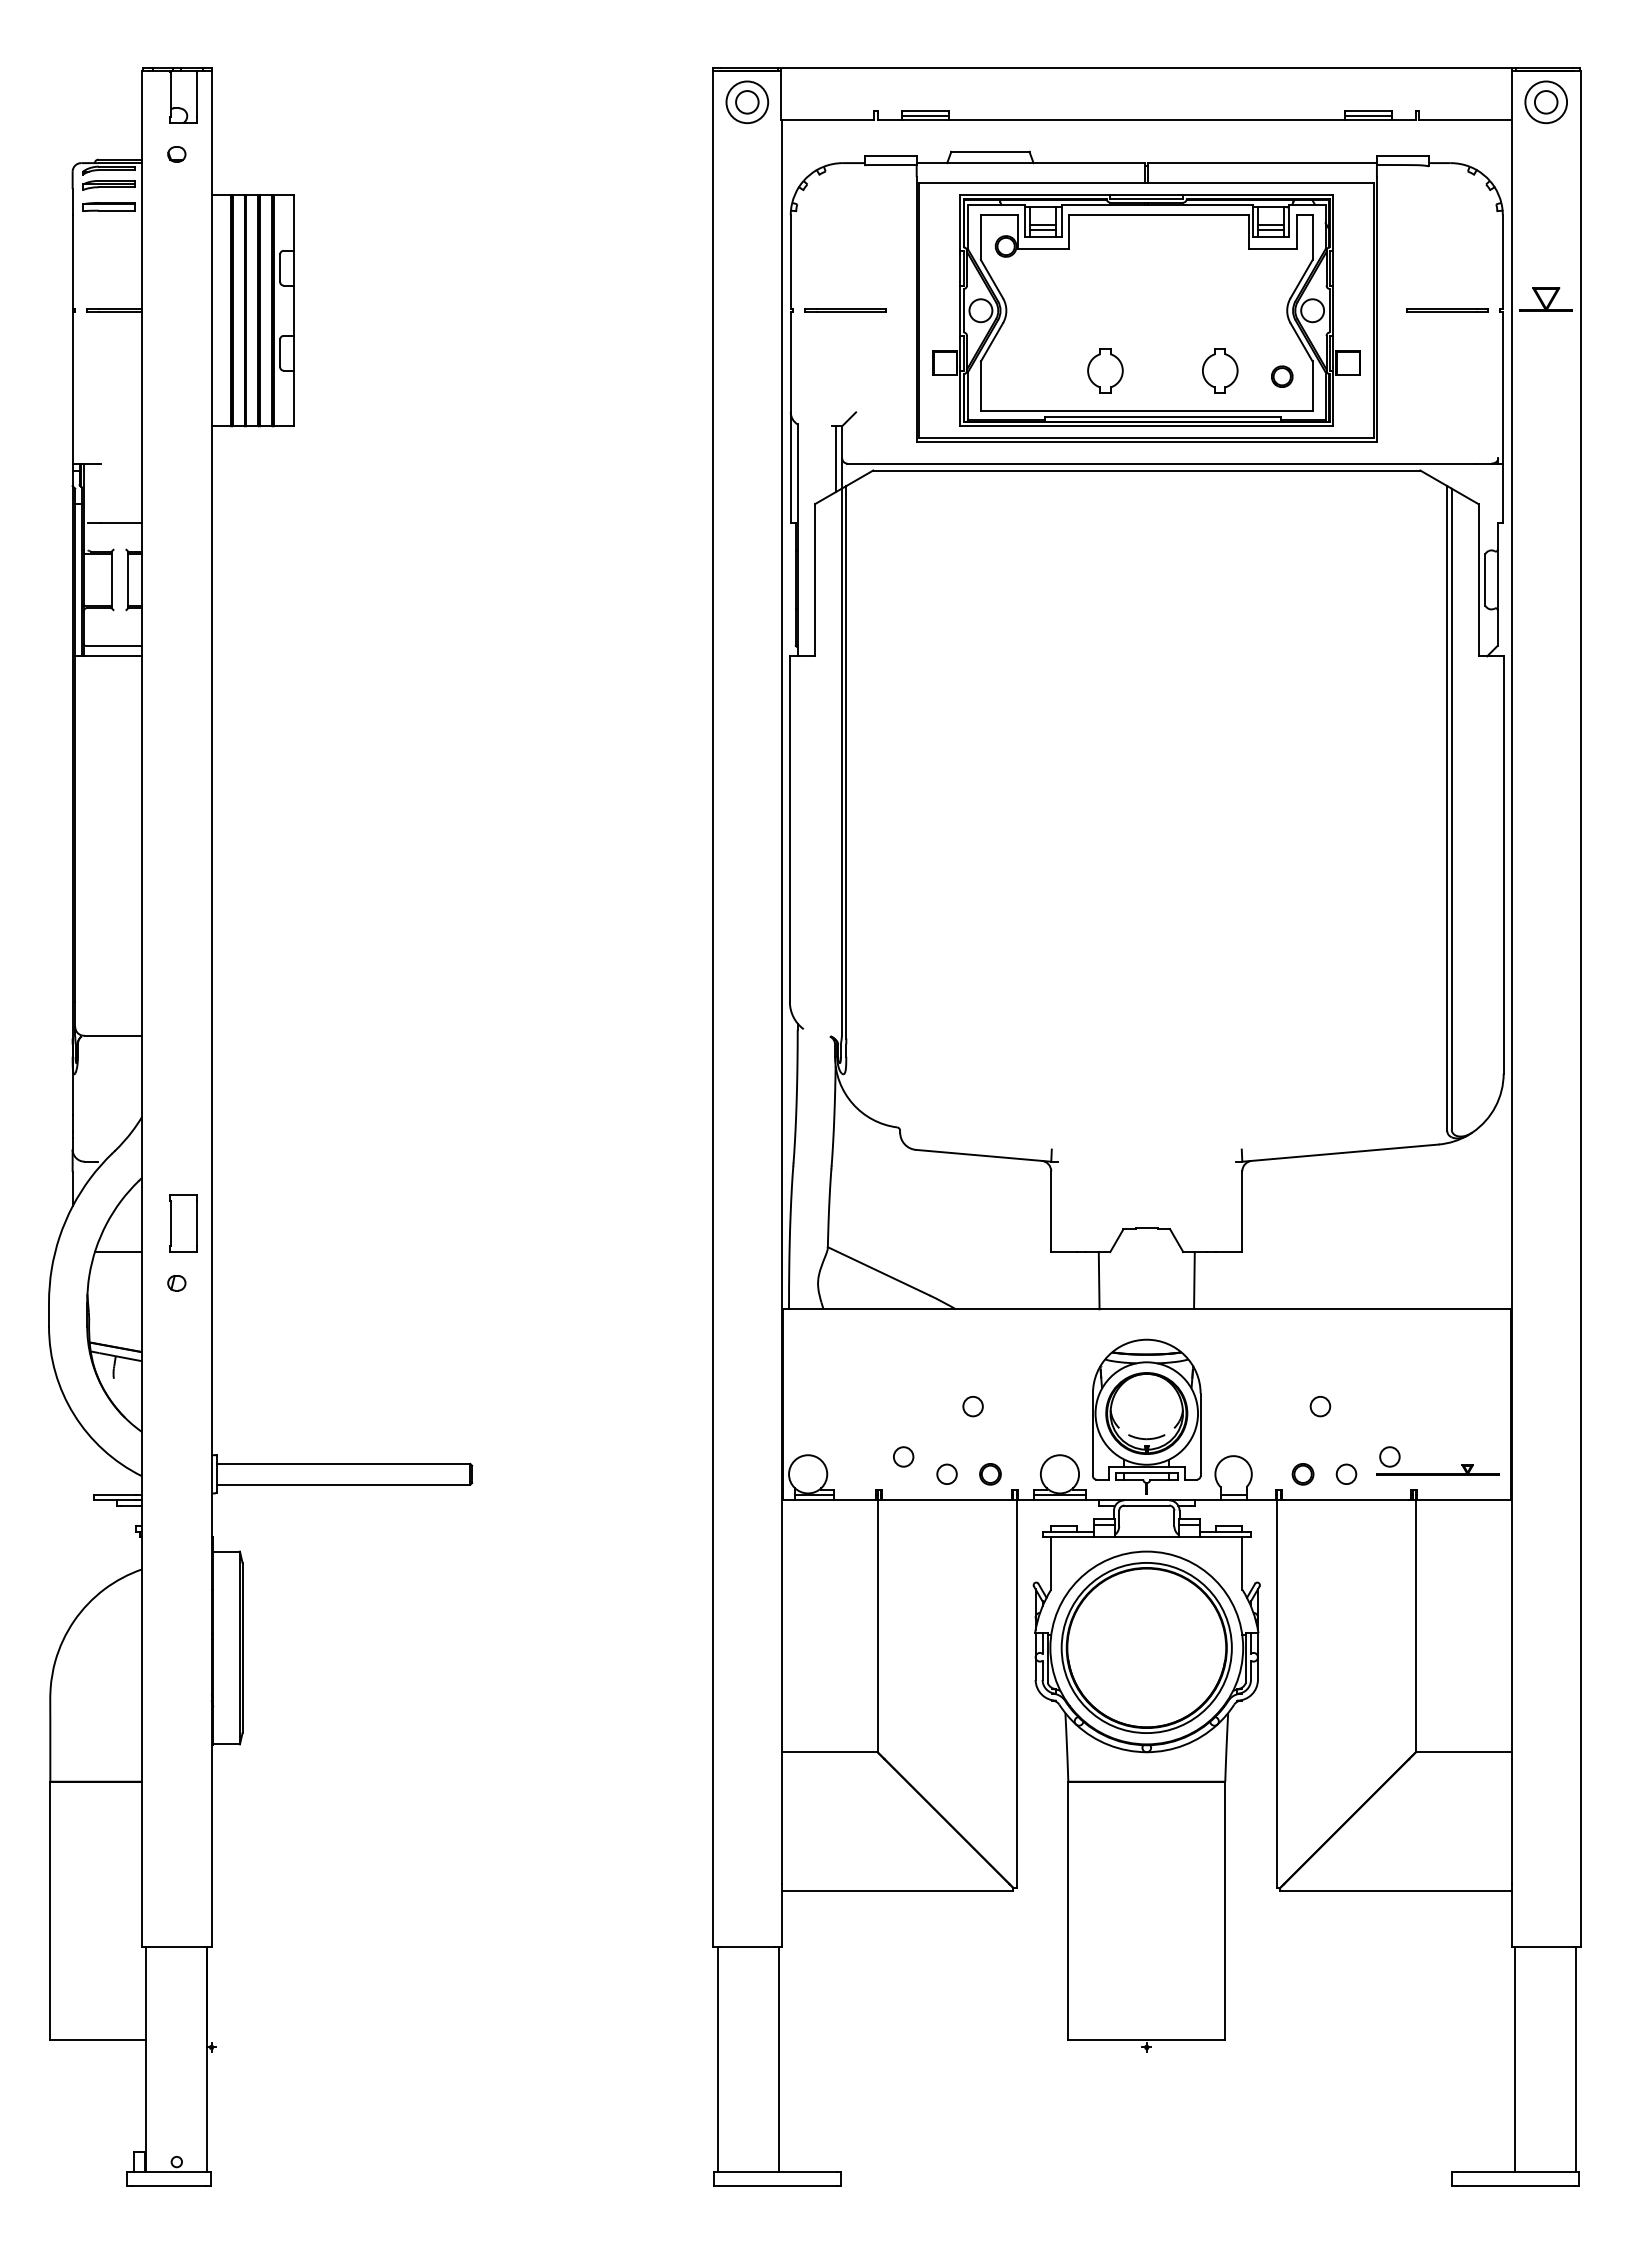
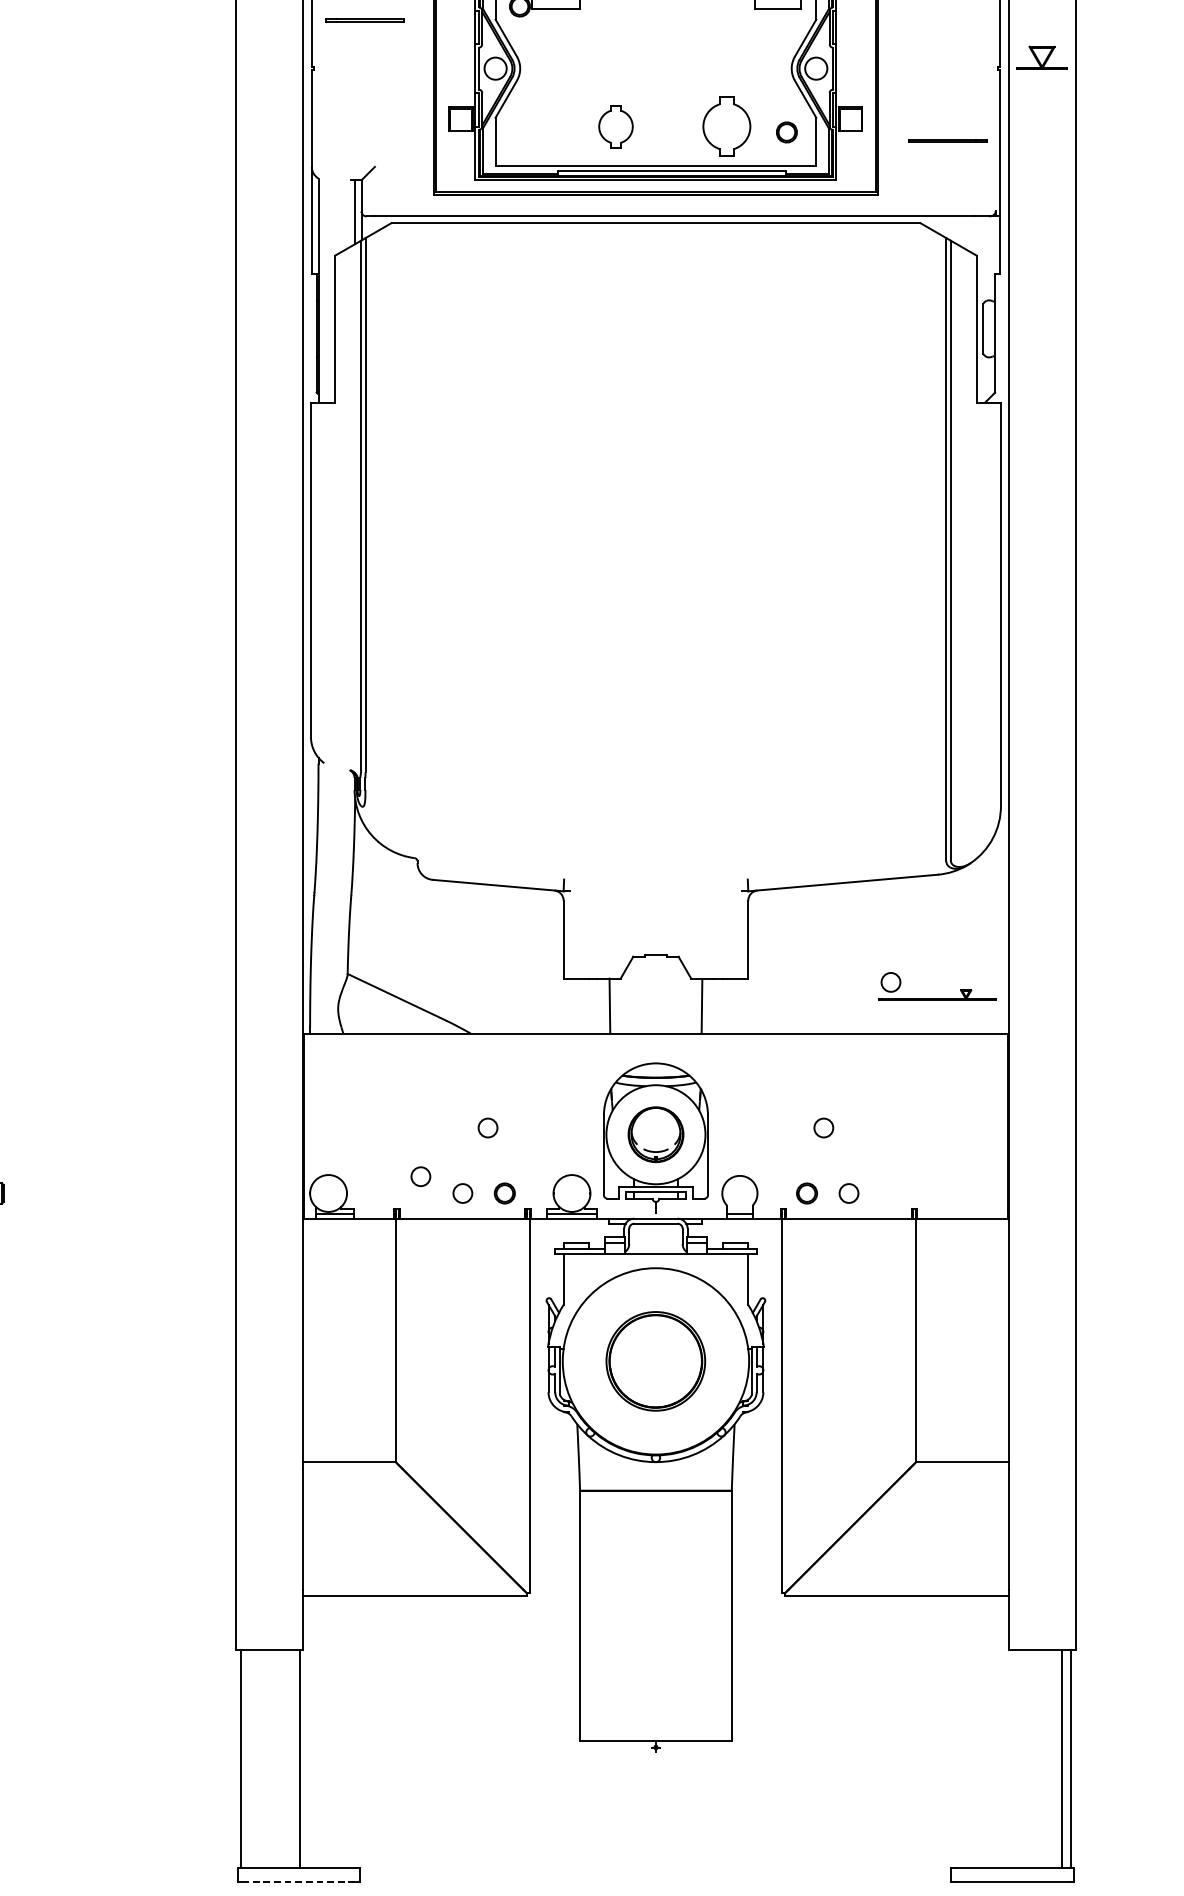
line: (845, 309) -> (364, 19), moved
line: (1447, 309) -> (947, 139), moved
part: (1220, 370) -> (727, 126), size x1.4
part: (1146, 1413) -> (655, 1134), size x0.7
part: (1437, 1473) -> (936, 998), moved
part: (1146, 1647) -> (655, 1360), size x0.6
line: (1514, 2059) -> (1061, 1759), moved
line: (778, 2186) -> (299, 1881), solid -> dashed

